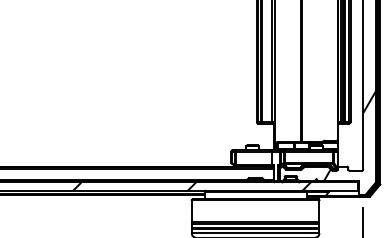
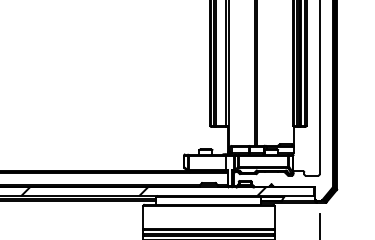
hatch: (349, 135) -> (305, 139), removed

